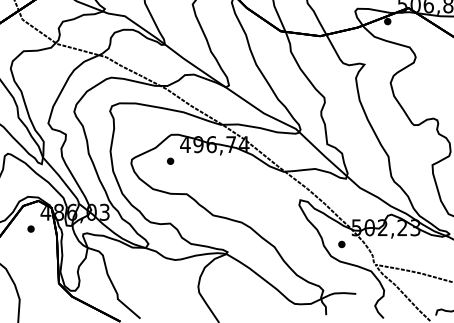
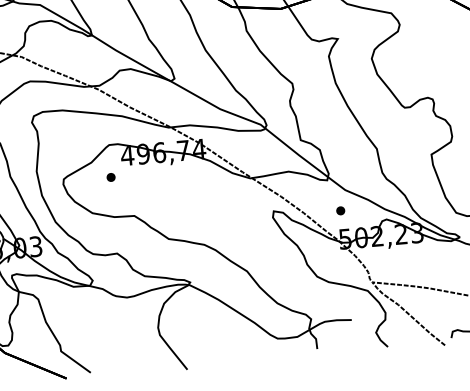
part: (341, 244) -> (340, 210), moved

